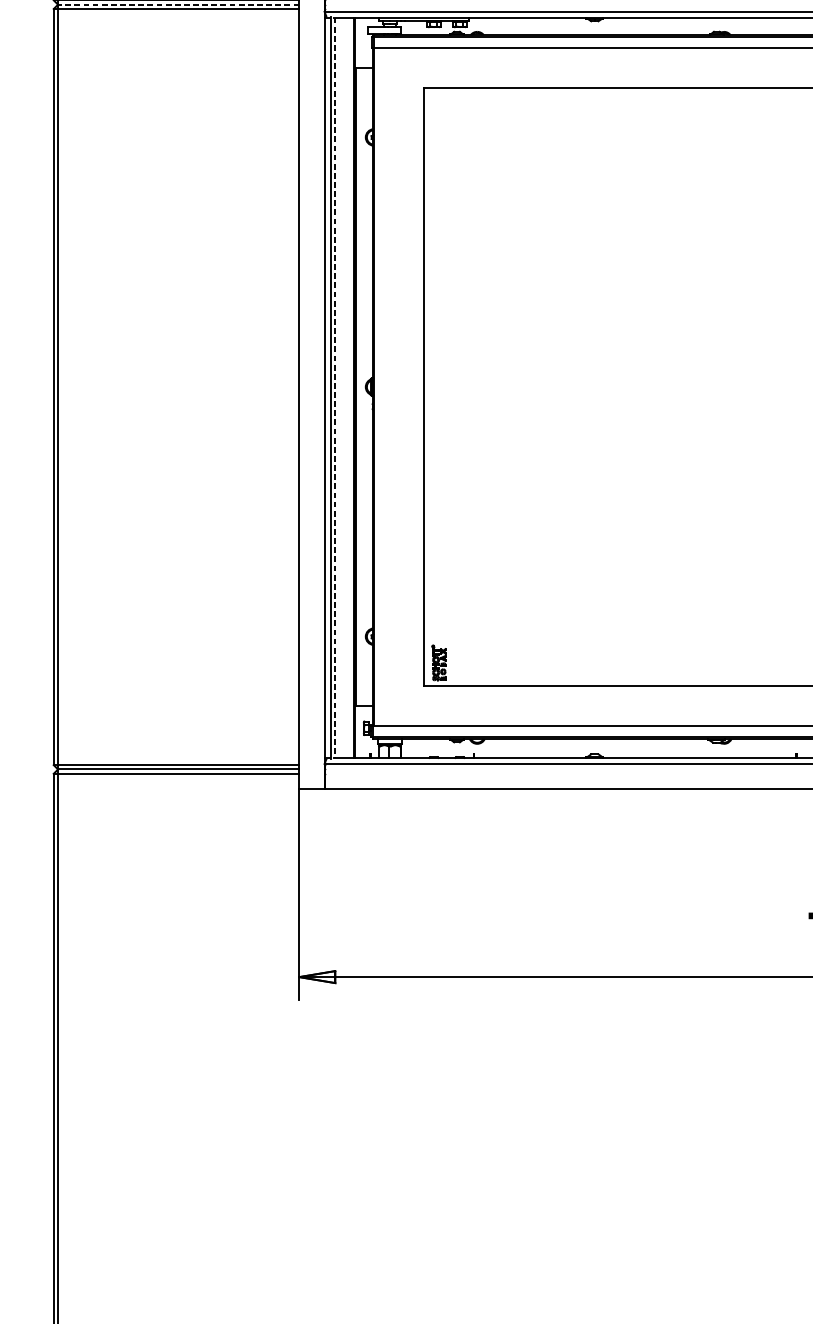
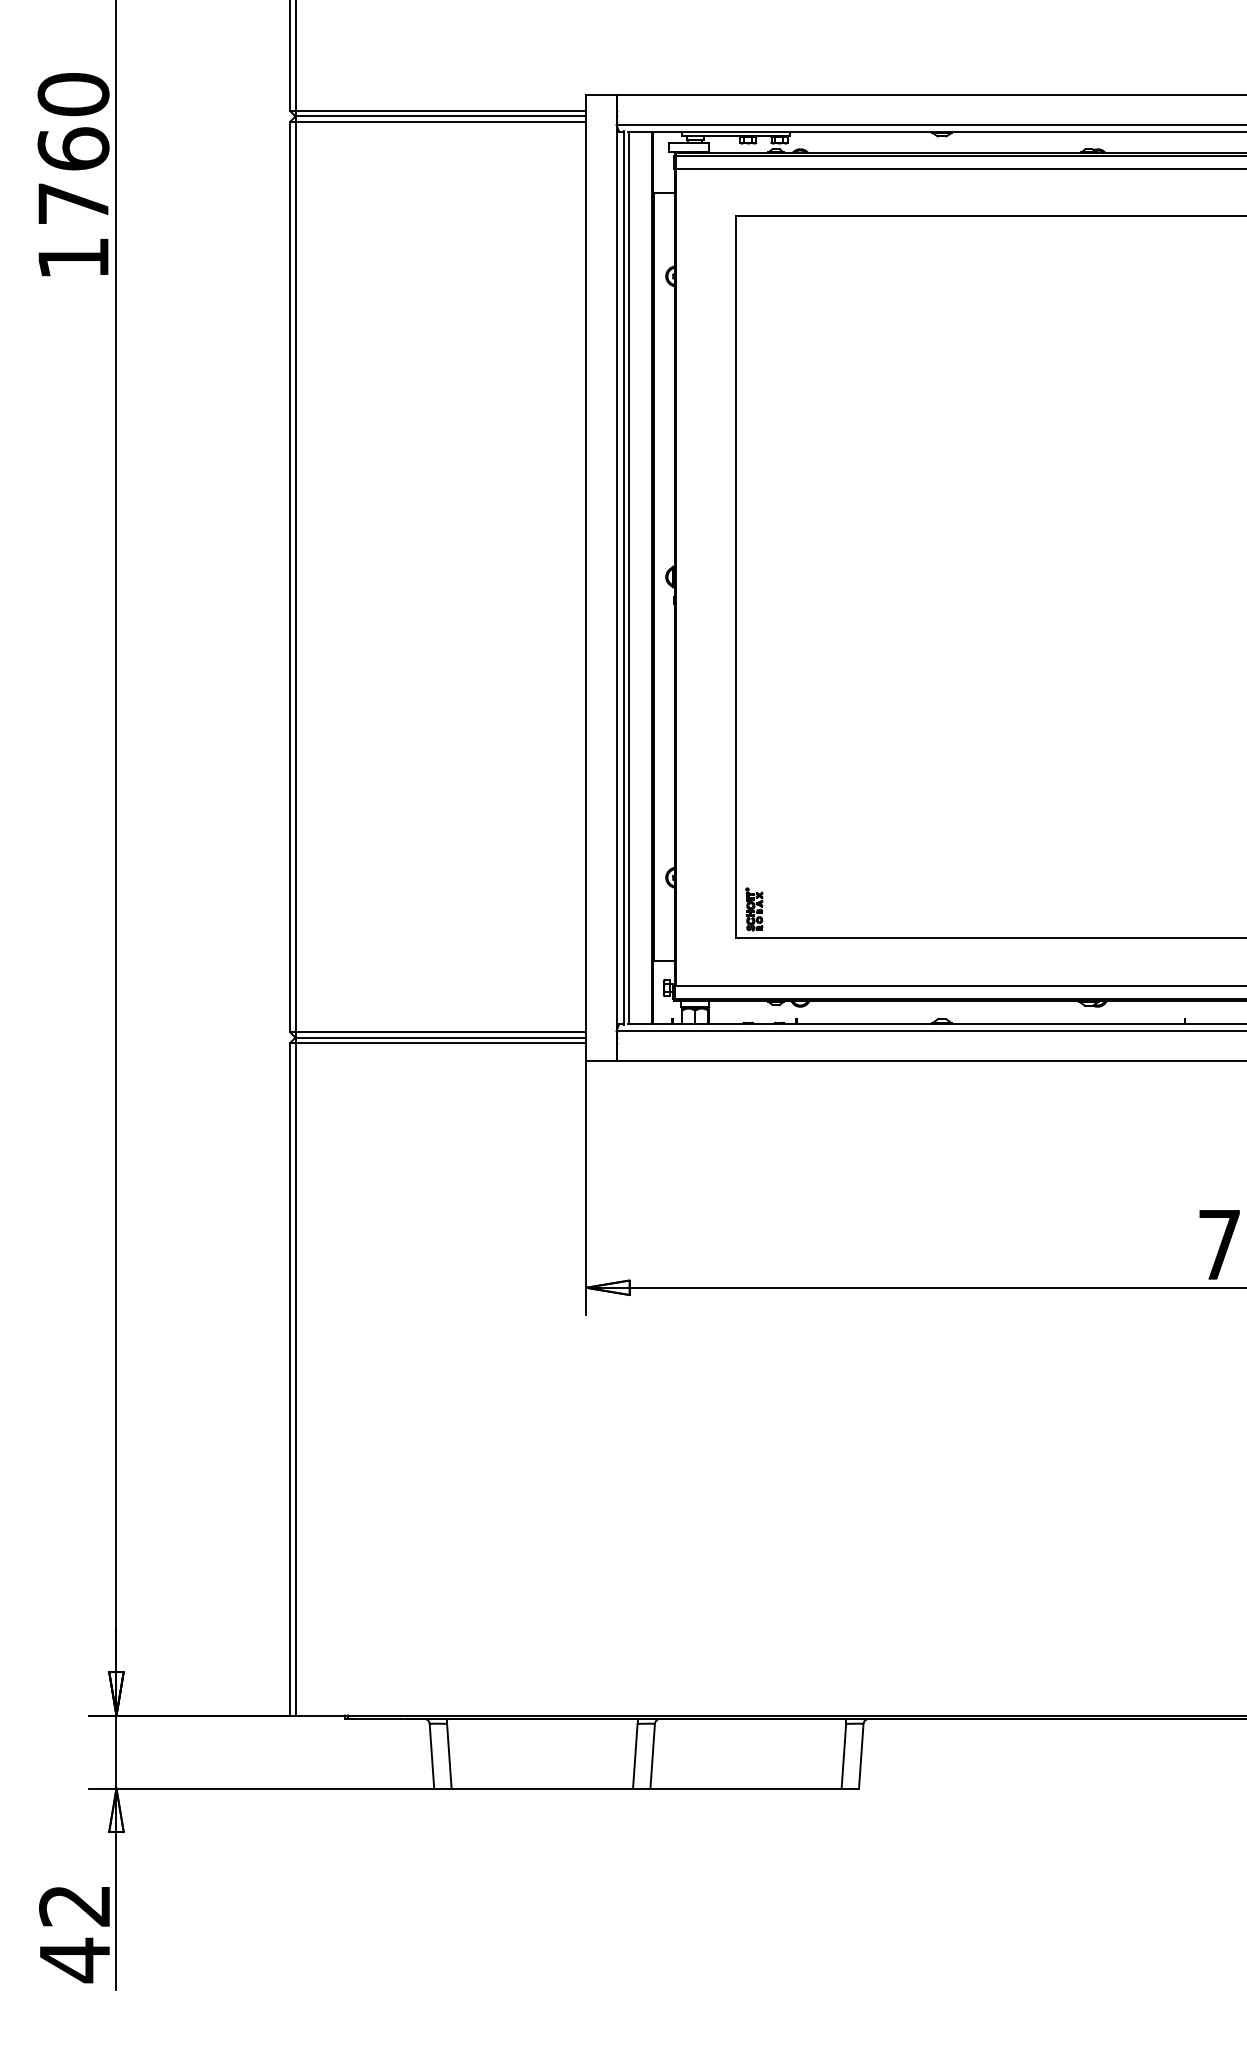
line: (178, 4) -> (440, 116), dashed -> solid
line: (335, 387) -> (629, 577), dashed -> solid

